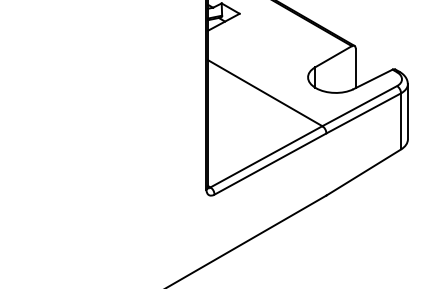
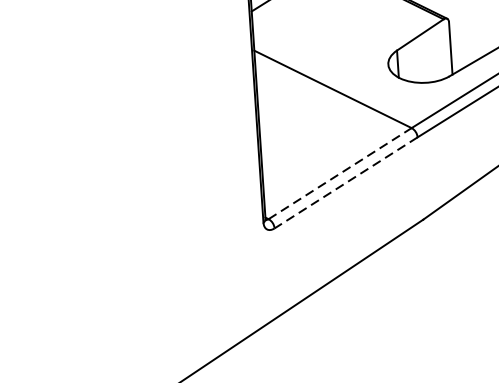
line: (266, 156) -> (340, 173), solid -> dashed
line: (270, 164) -> (346, 183), solid -> dashed

